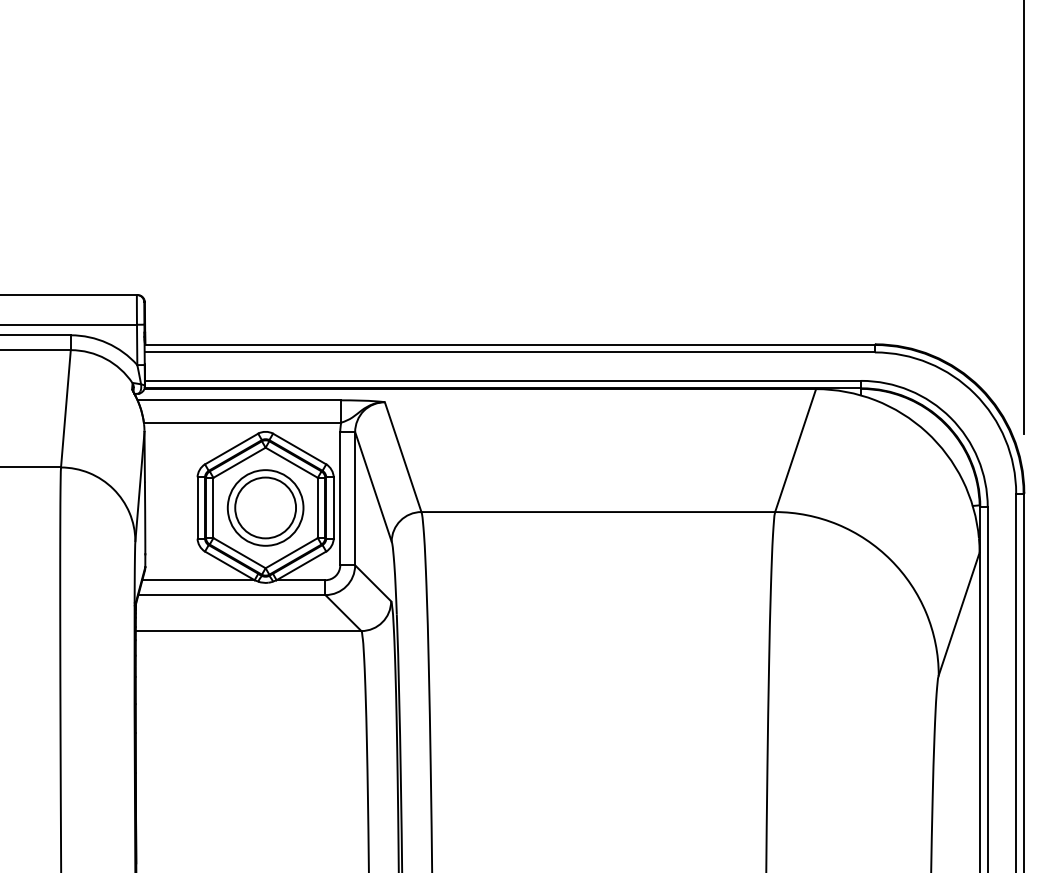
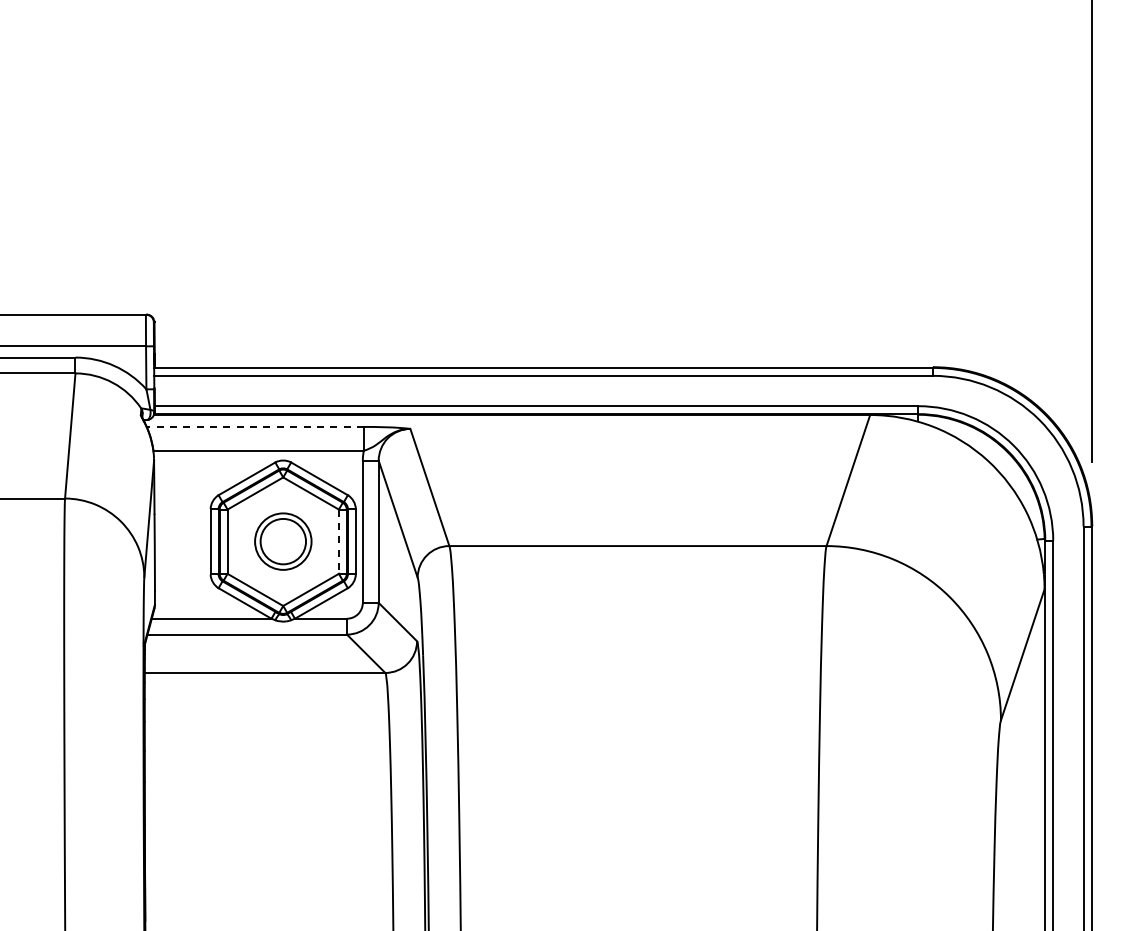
line: (239, 399) -> (255, 426), solid -> dashed
part: (265, 507) -> (283, 541), size x0.7
line: (317, 508) -> (338, 542), solid -> dashed

